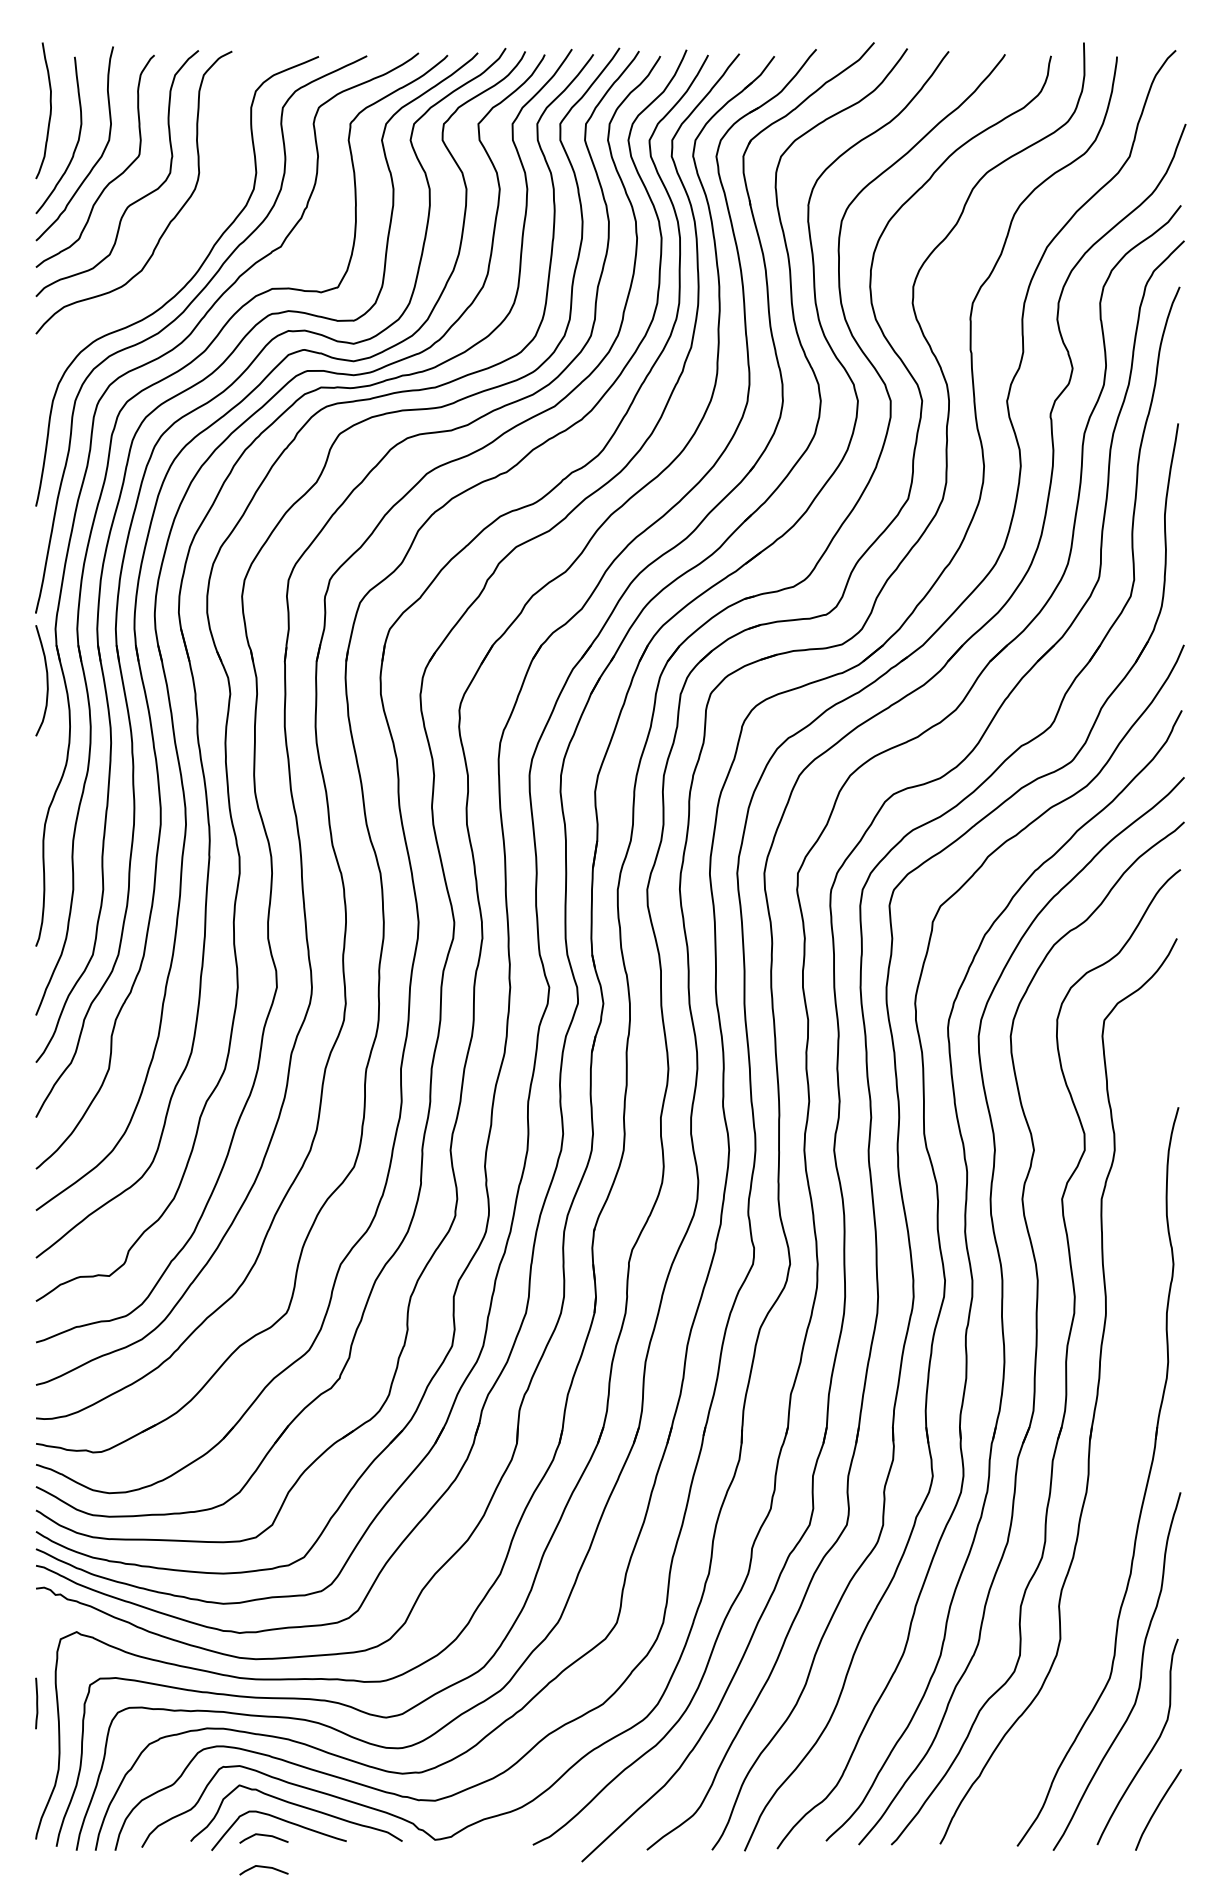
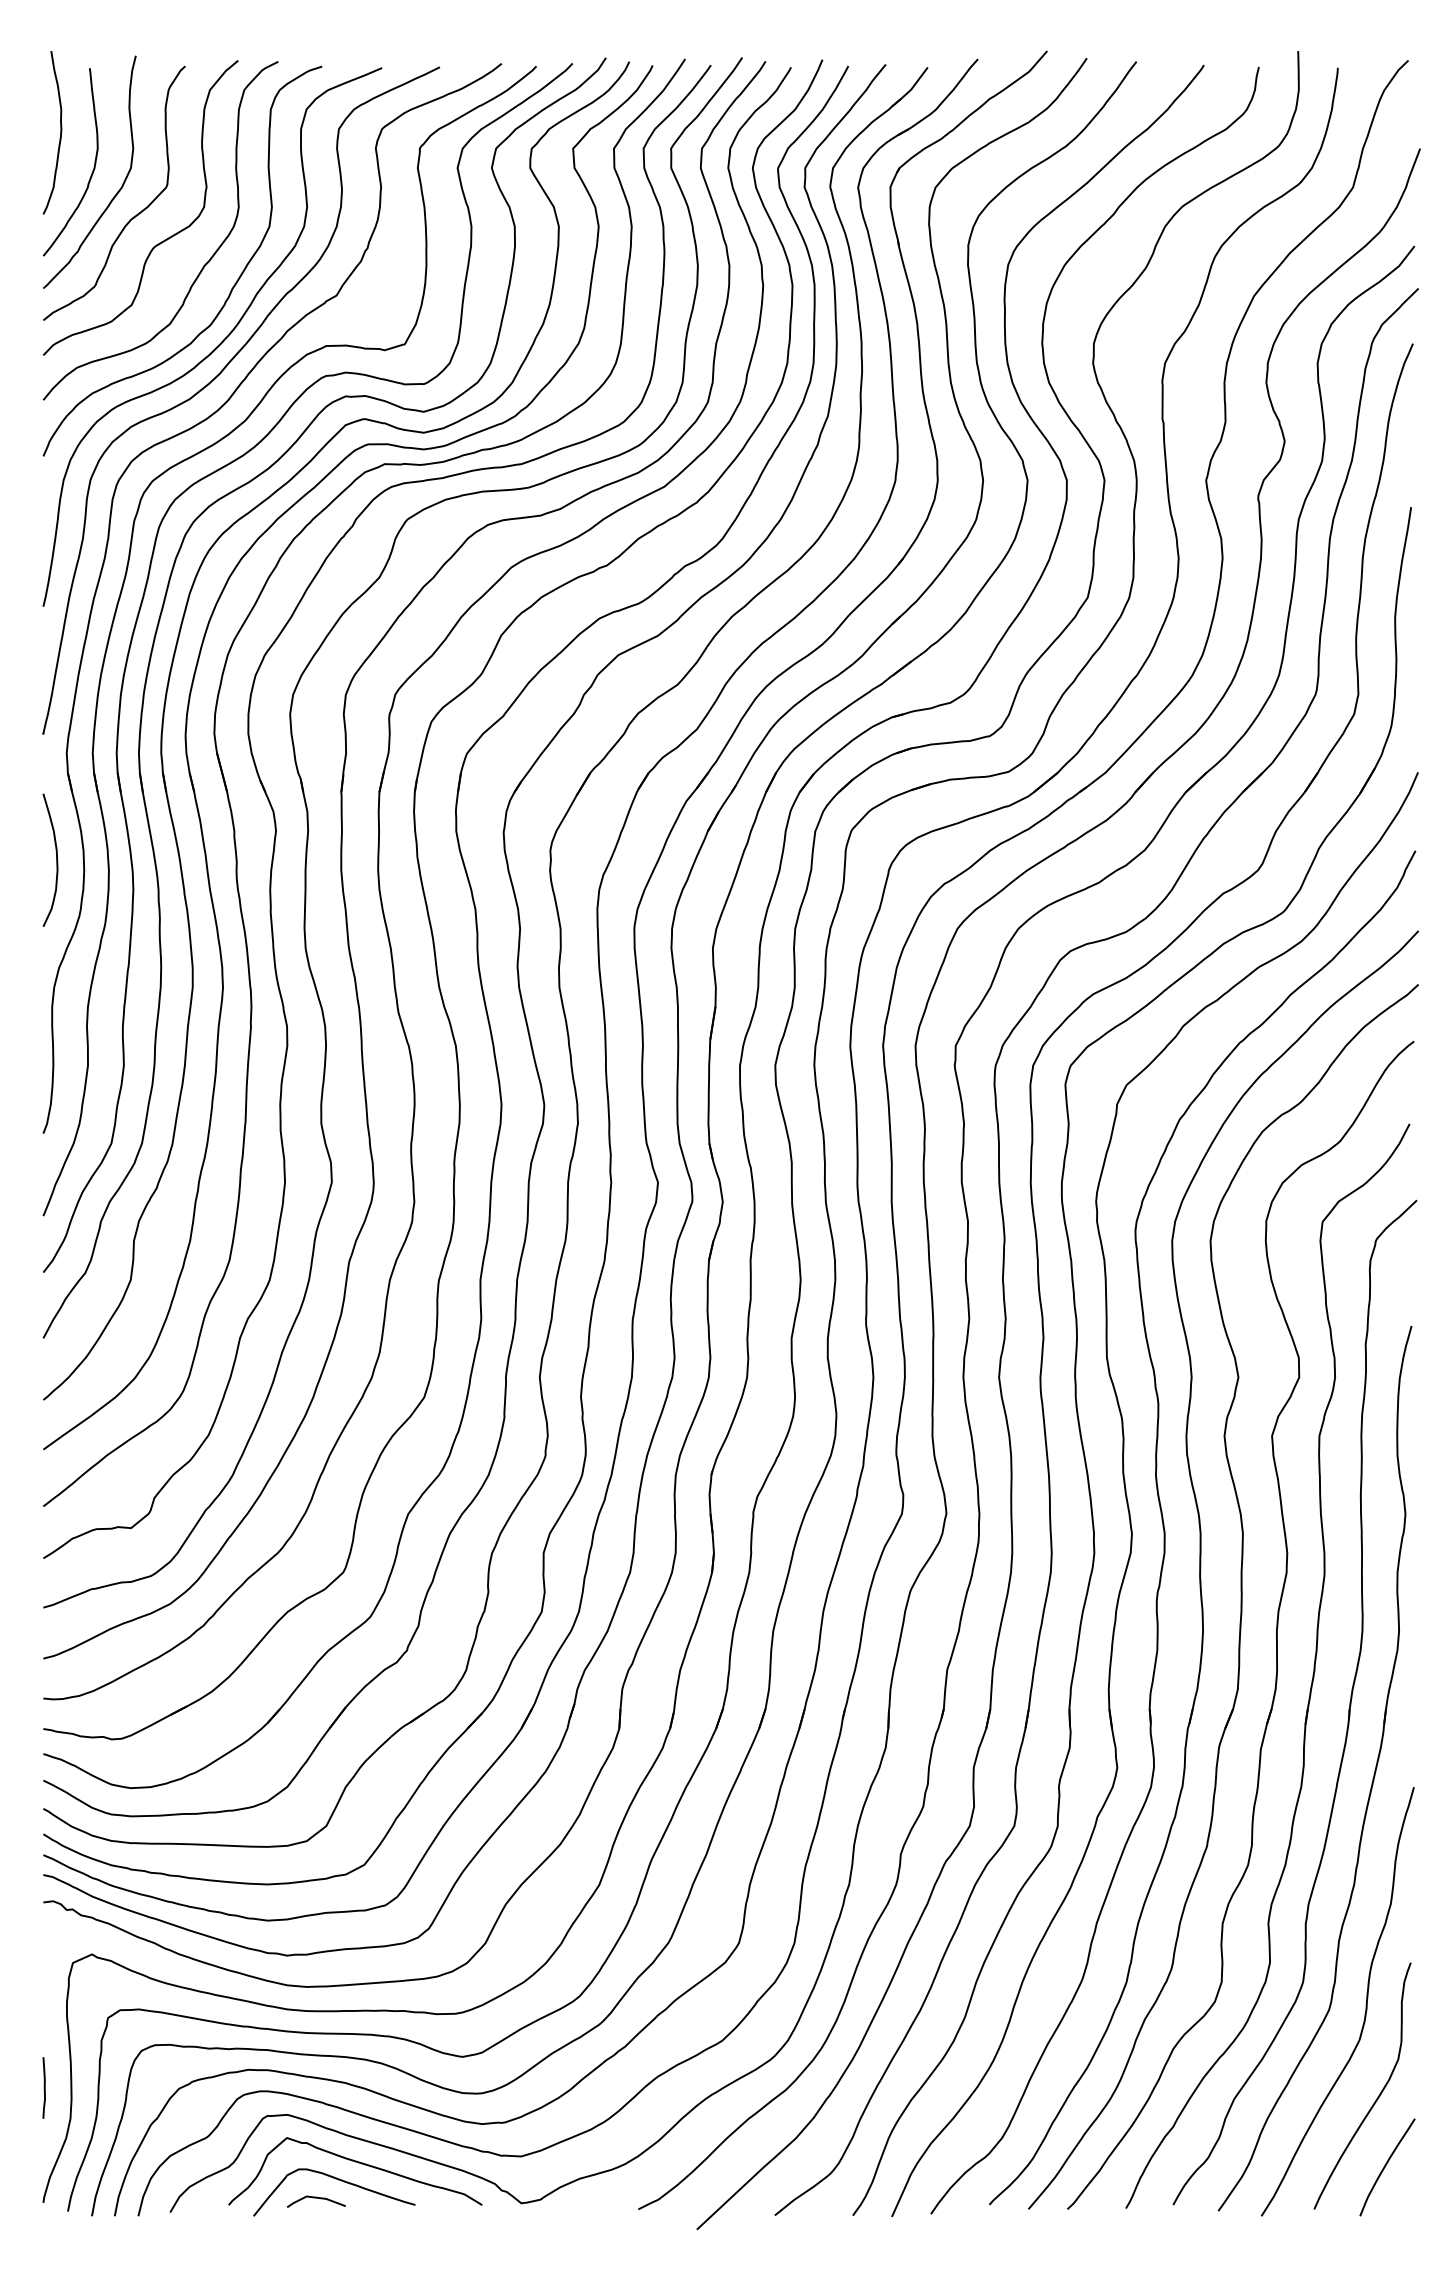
curve: (193, 239) -> (232, 286), added
curve: (46, 680) -> (56, 859), moved
part: (1125, 1426) -> (1348, 1708), added
line: (36, 1703) -> (43, 2087), moved
line: (264, 1867) -> (316, 2236), removed

